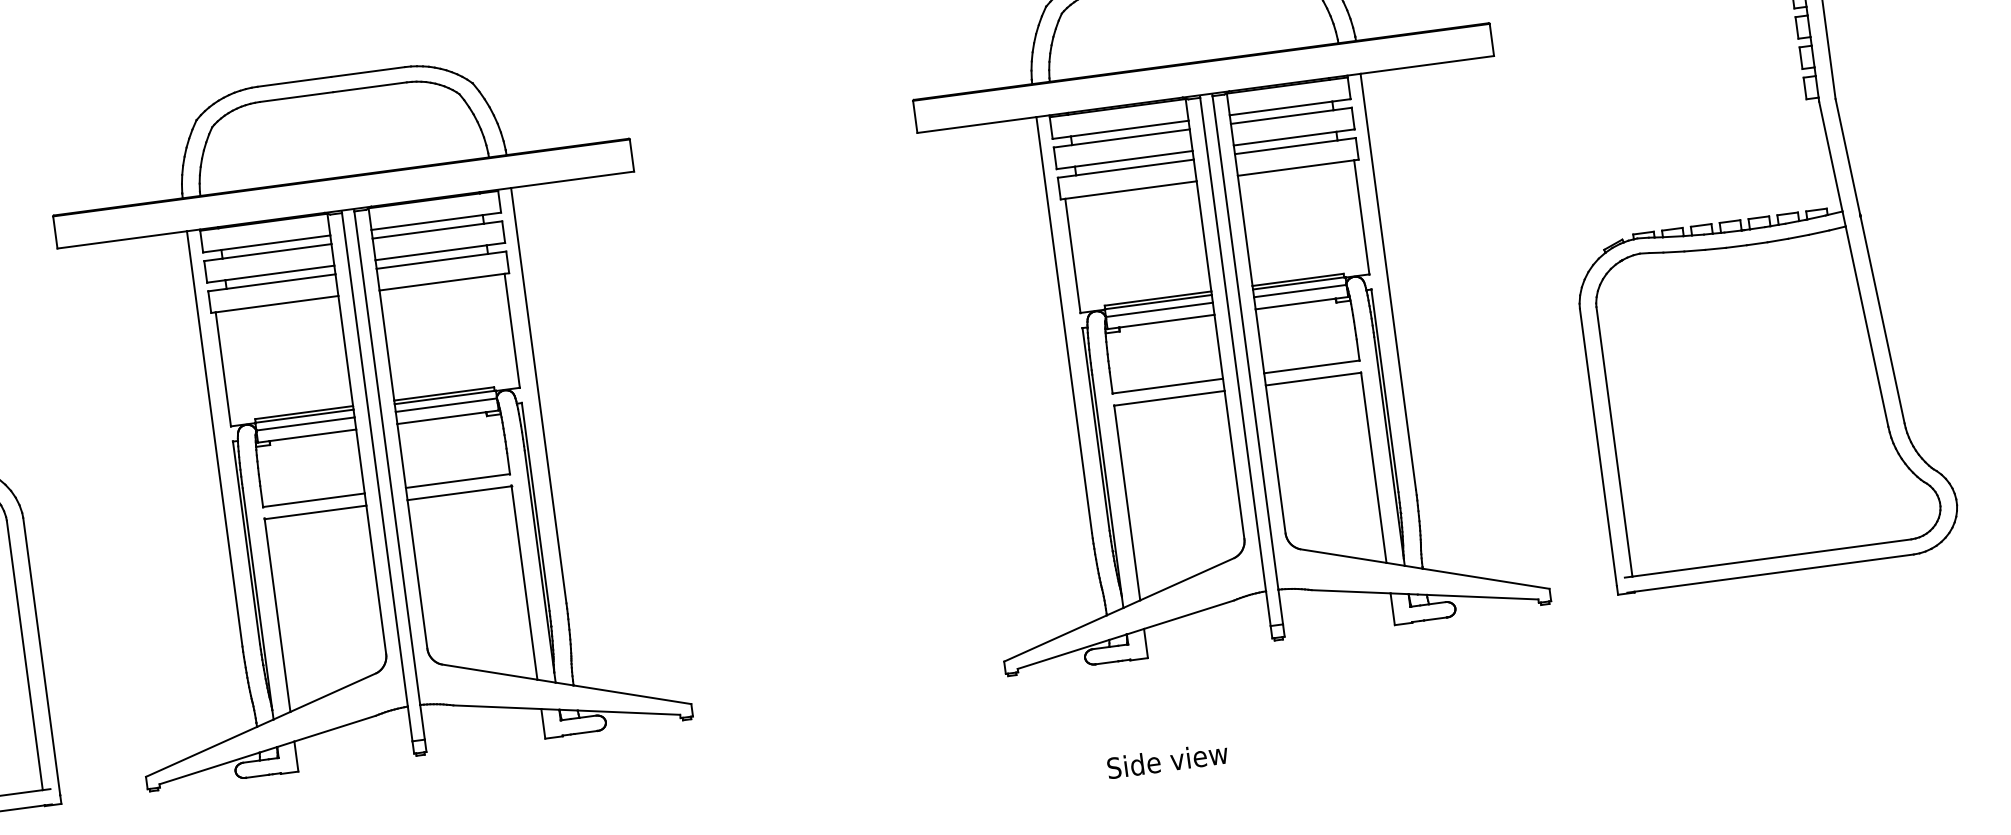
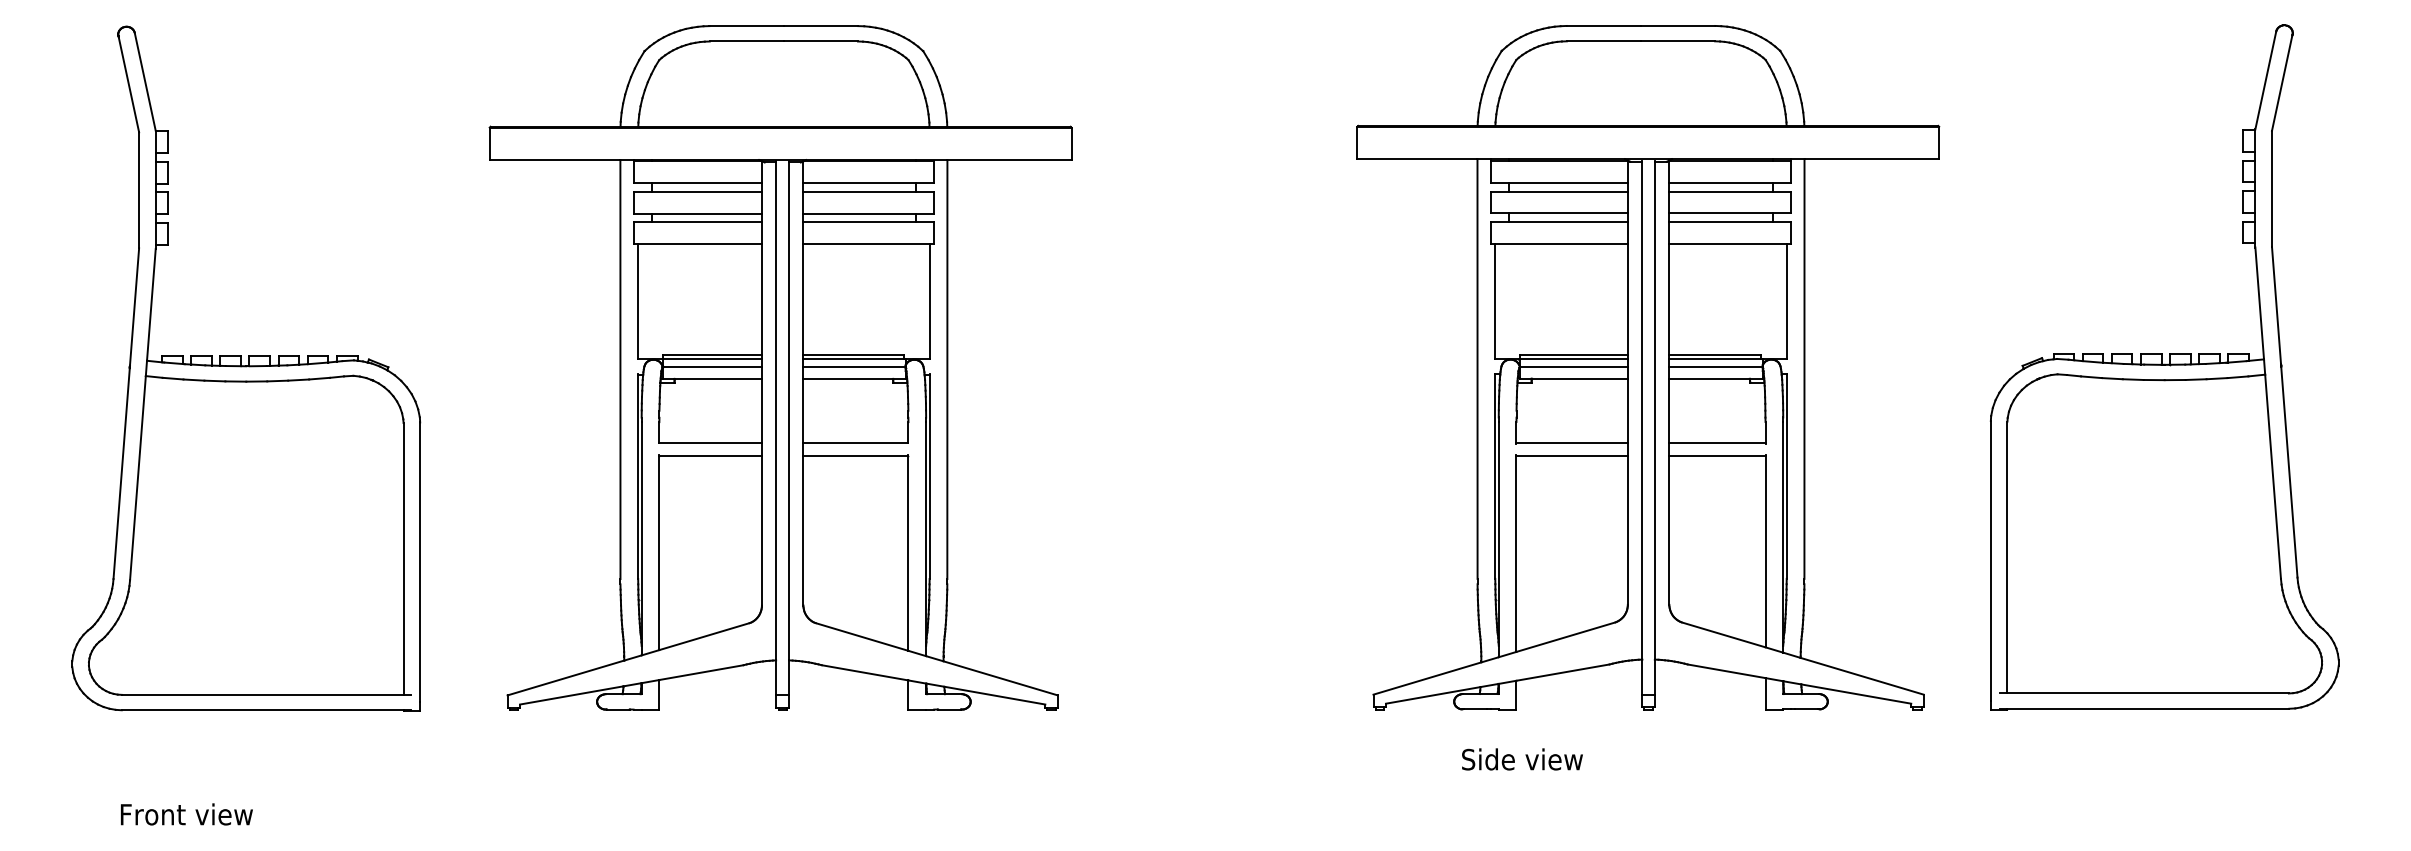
text: (1167, 760) -> (1522, 759), moved

